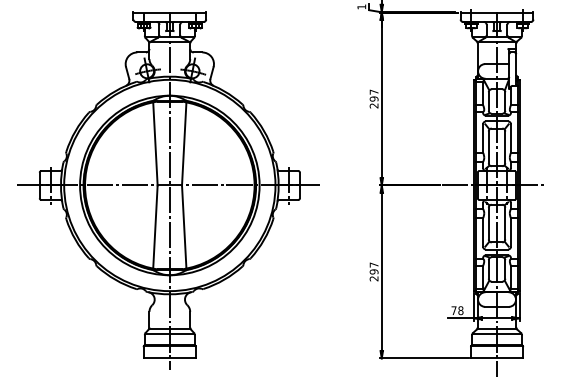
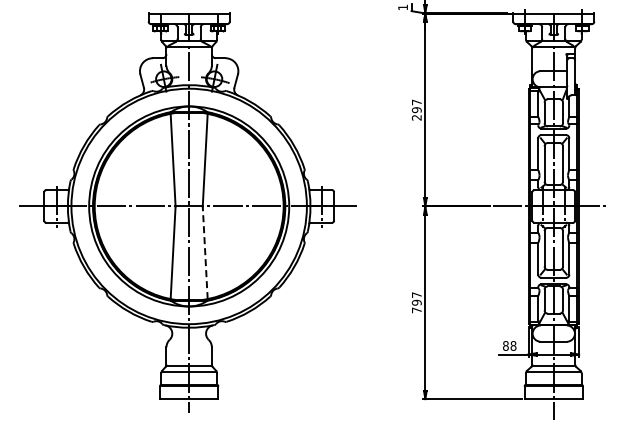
line: (184, 226) -> (205, 252), solid -> dashed
text: (373, 278) -> (416, 310), 297 -> 797
text: (453, 310) -> (505, 345), 78 -> 88

